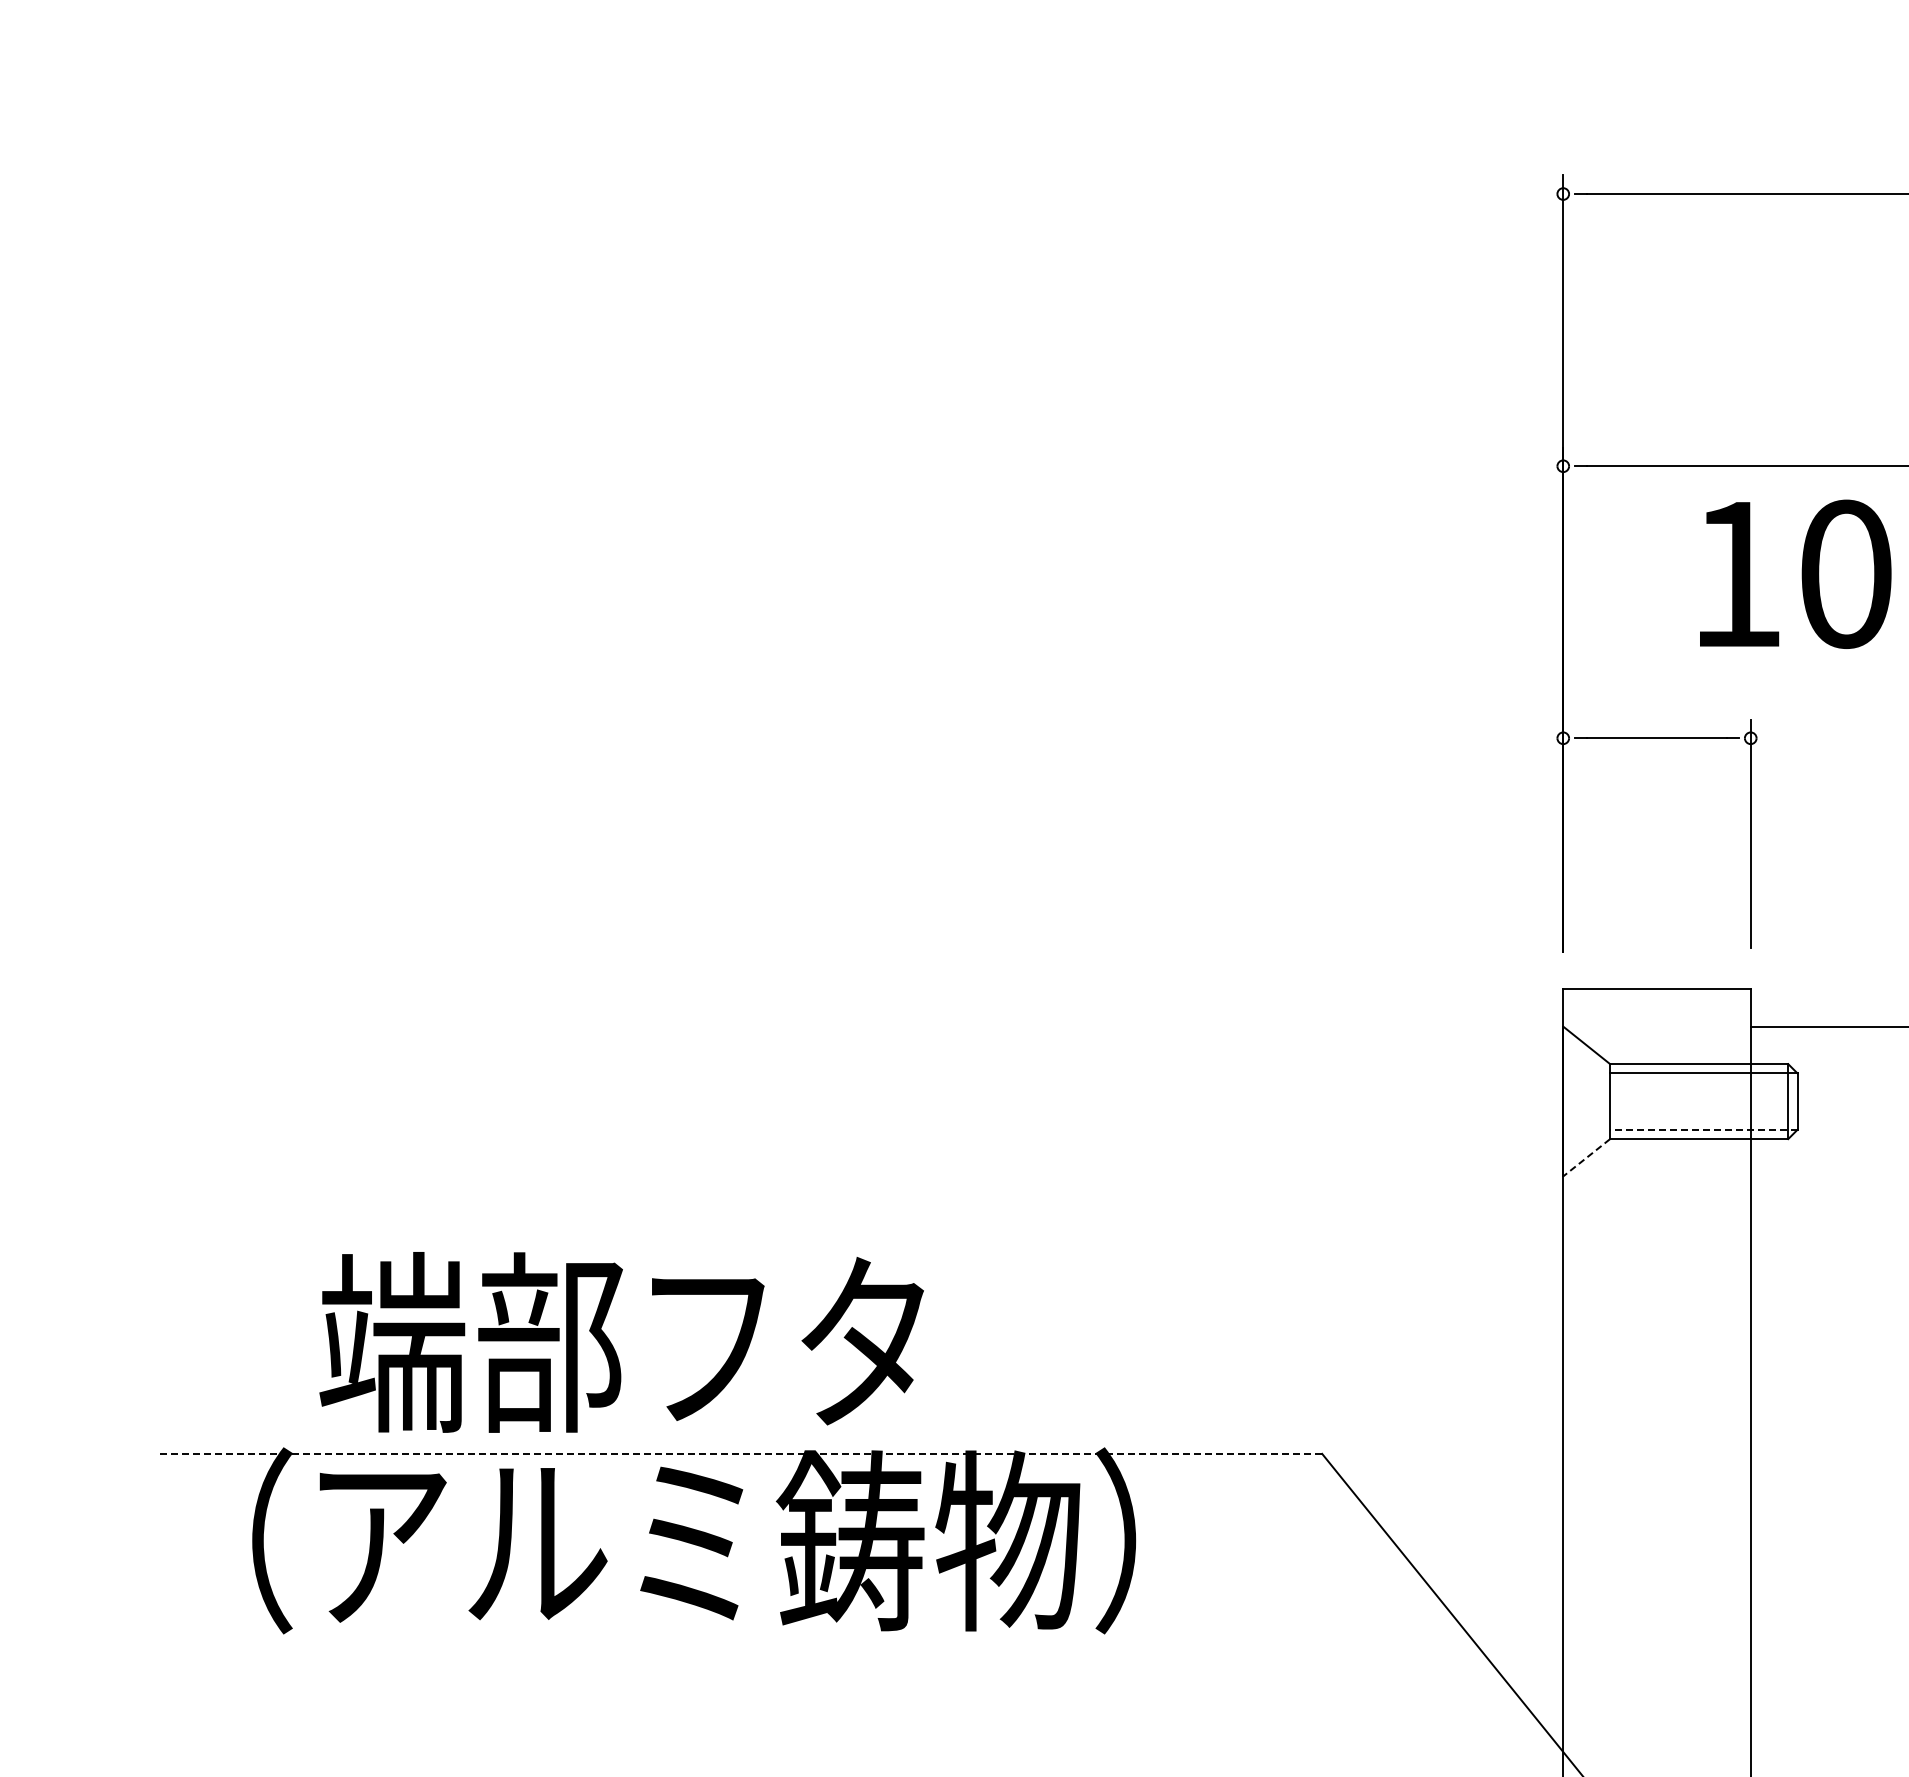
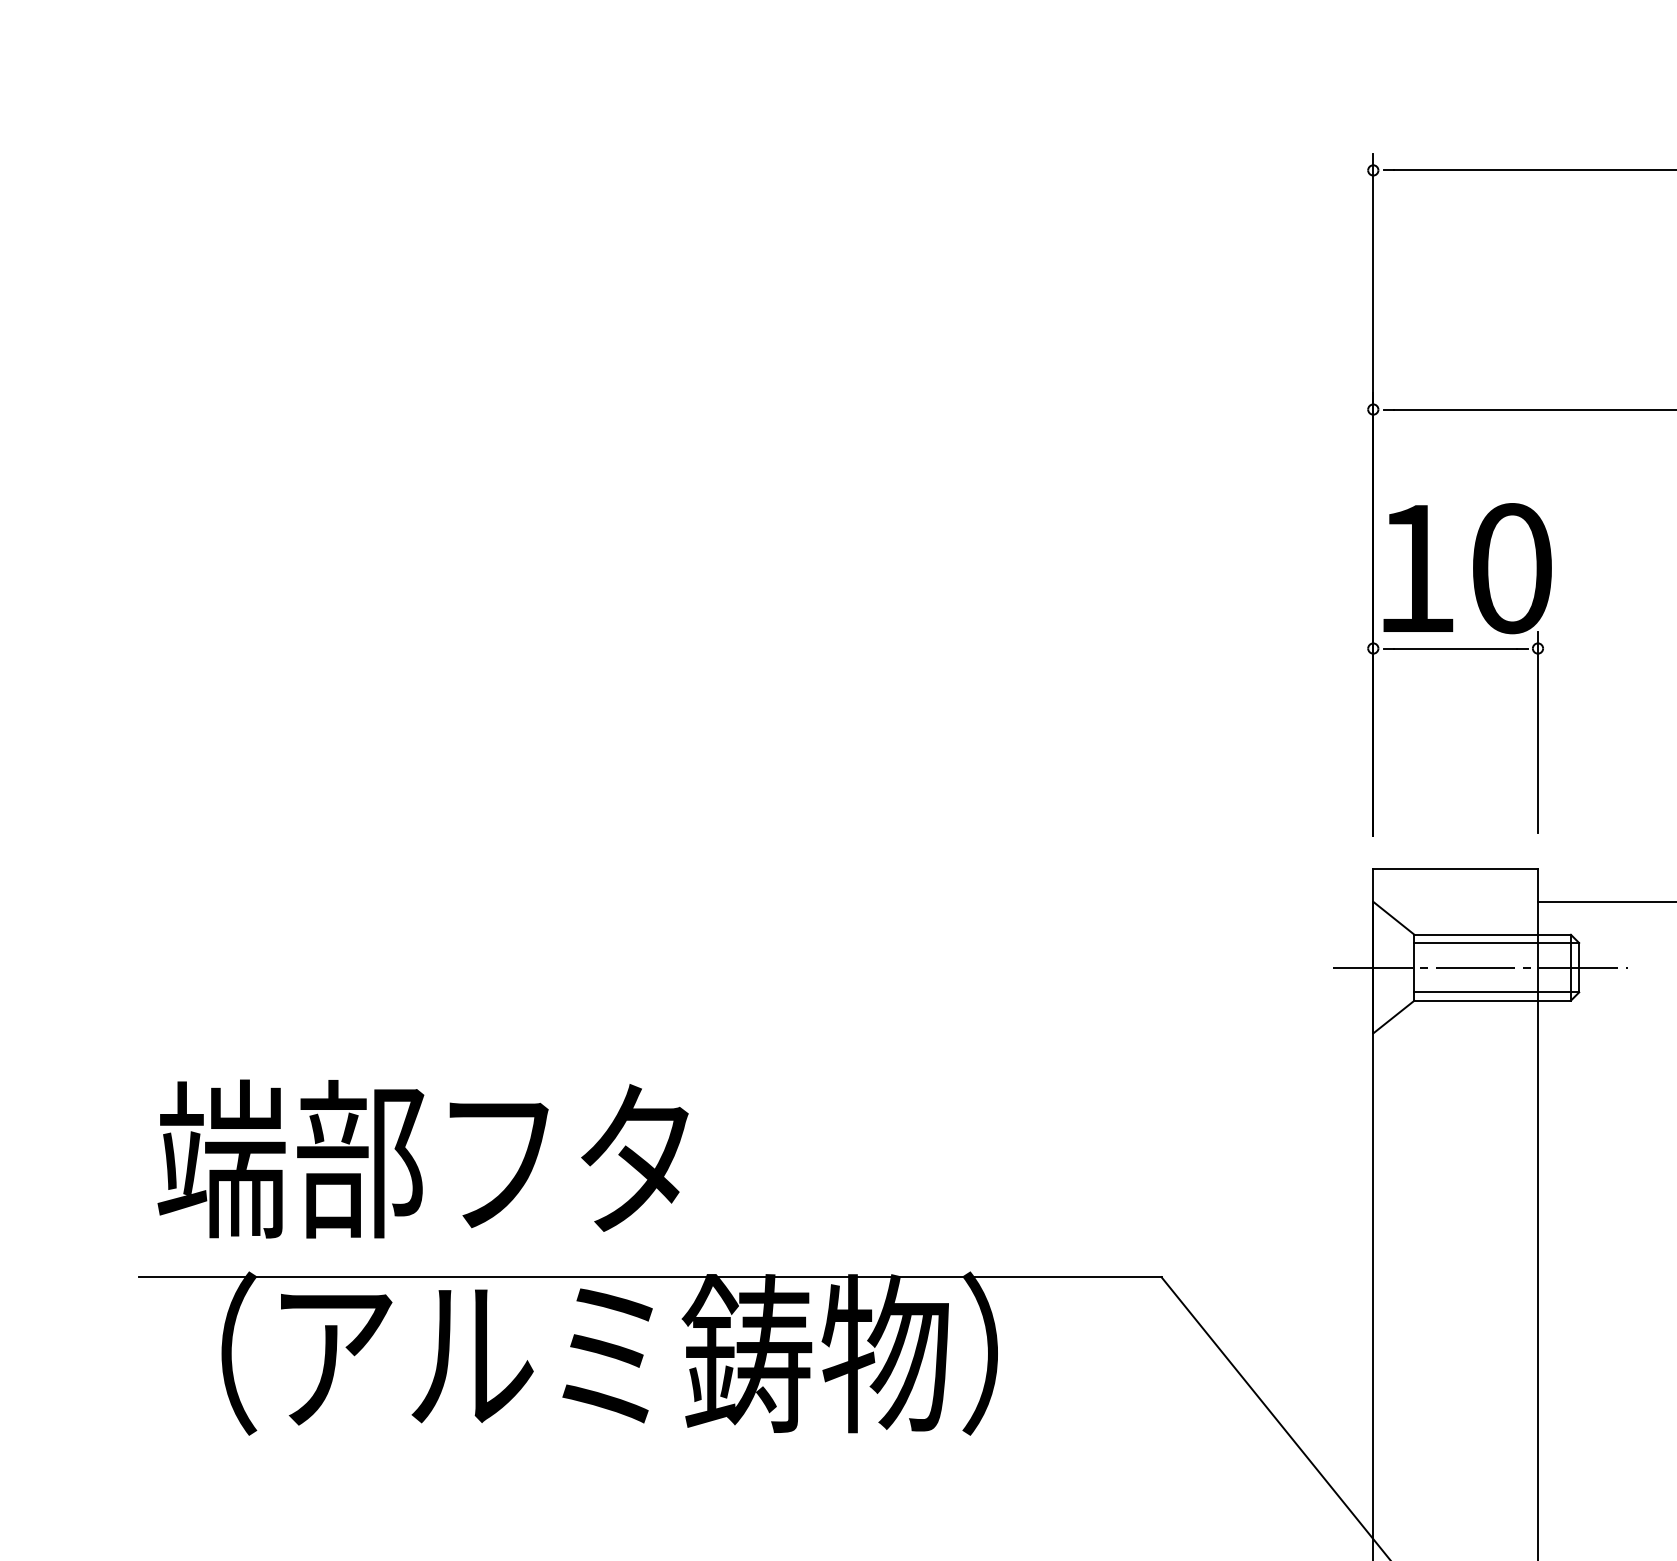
text: (1795, 573) -> (1467, 567), moved
line: (1685, 1101) -> (1480, 967), added
line: (1703, 1129) -> (1496, 992), dashed -> solid
line: (1586, 1157) -> (1393, 1016), dashed -> solid
text: (621, 1342) -> (422, 1159), moved
line: (740, 1453) -> (650, 1276), dashed -> solid

